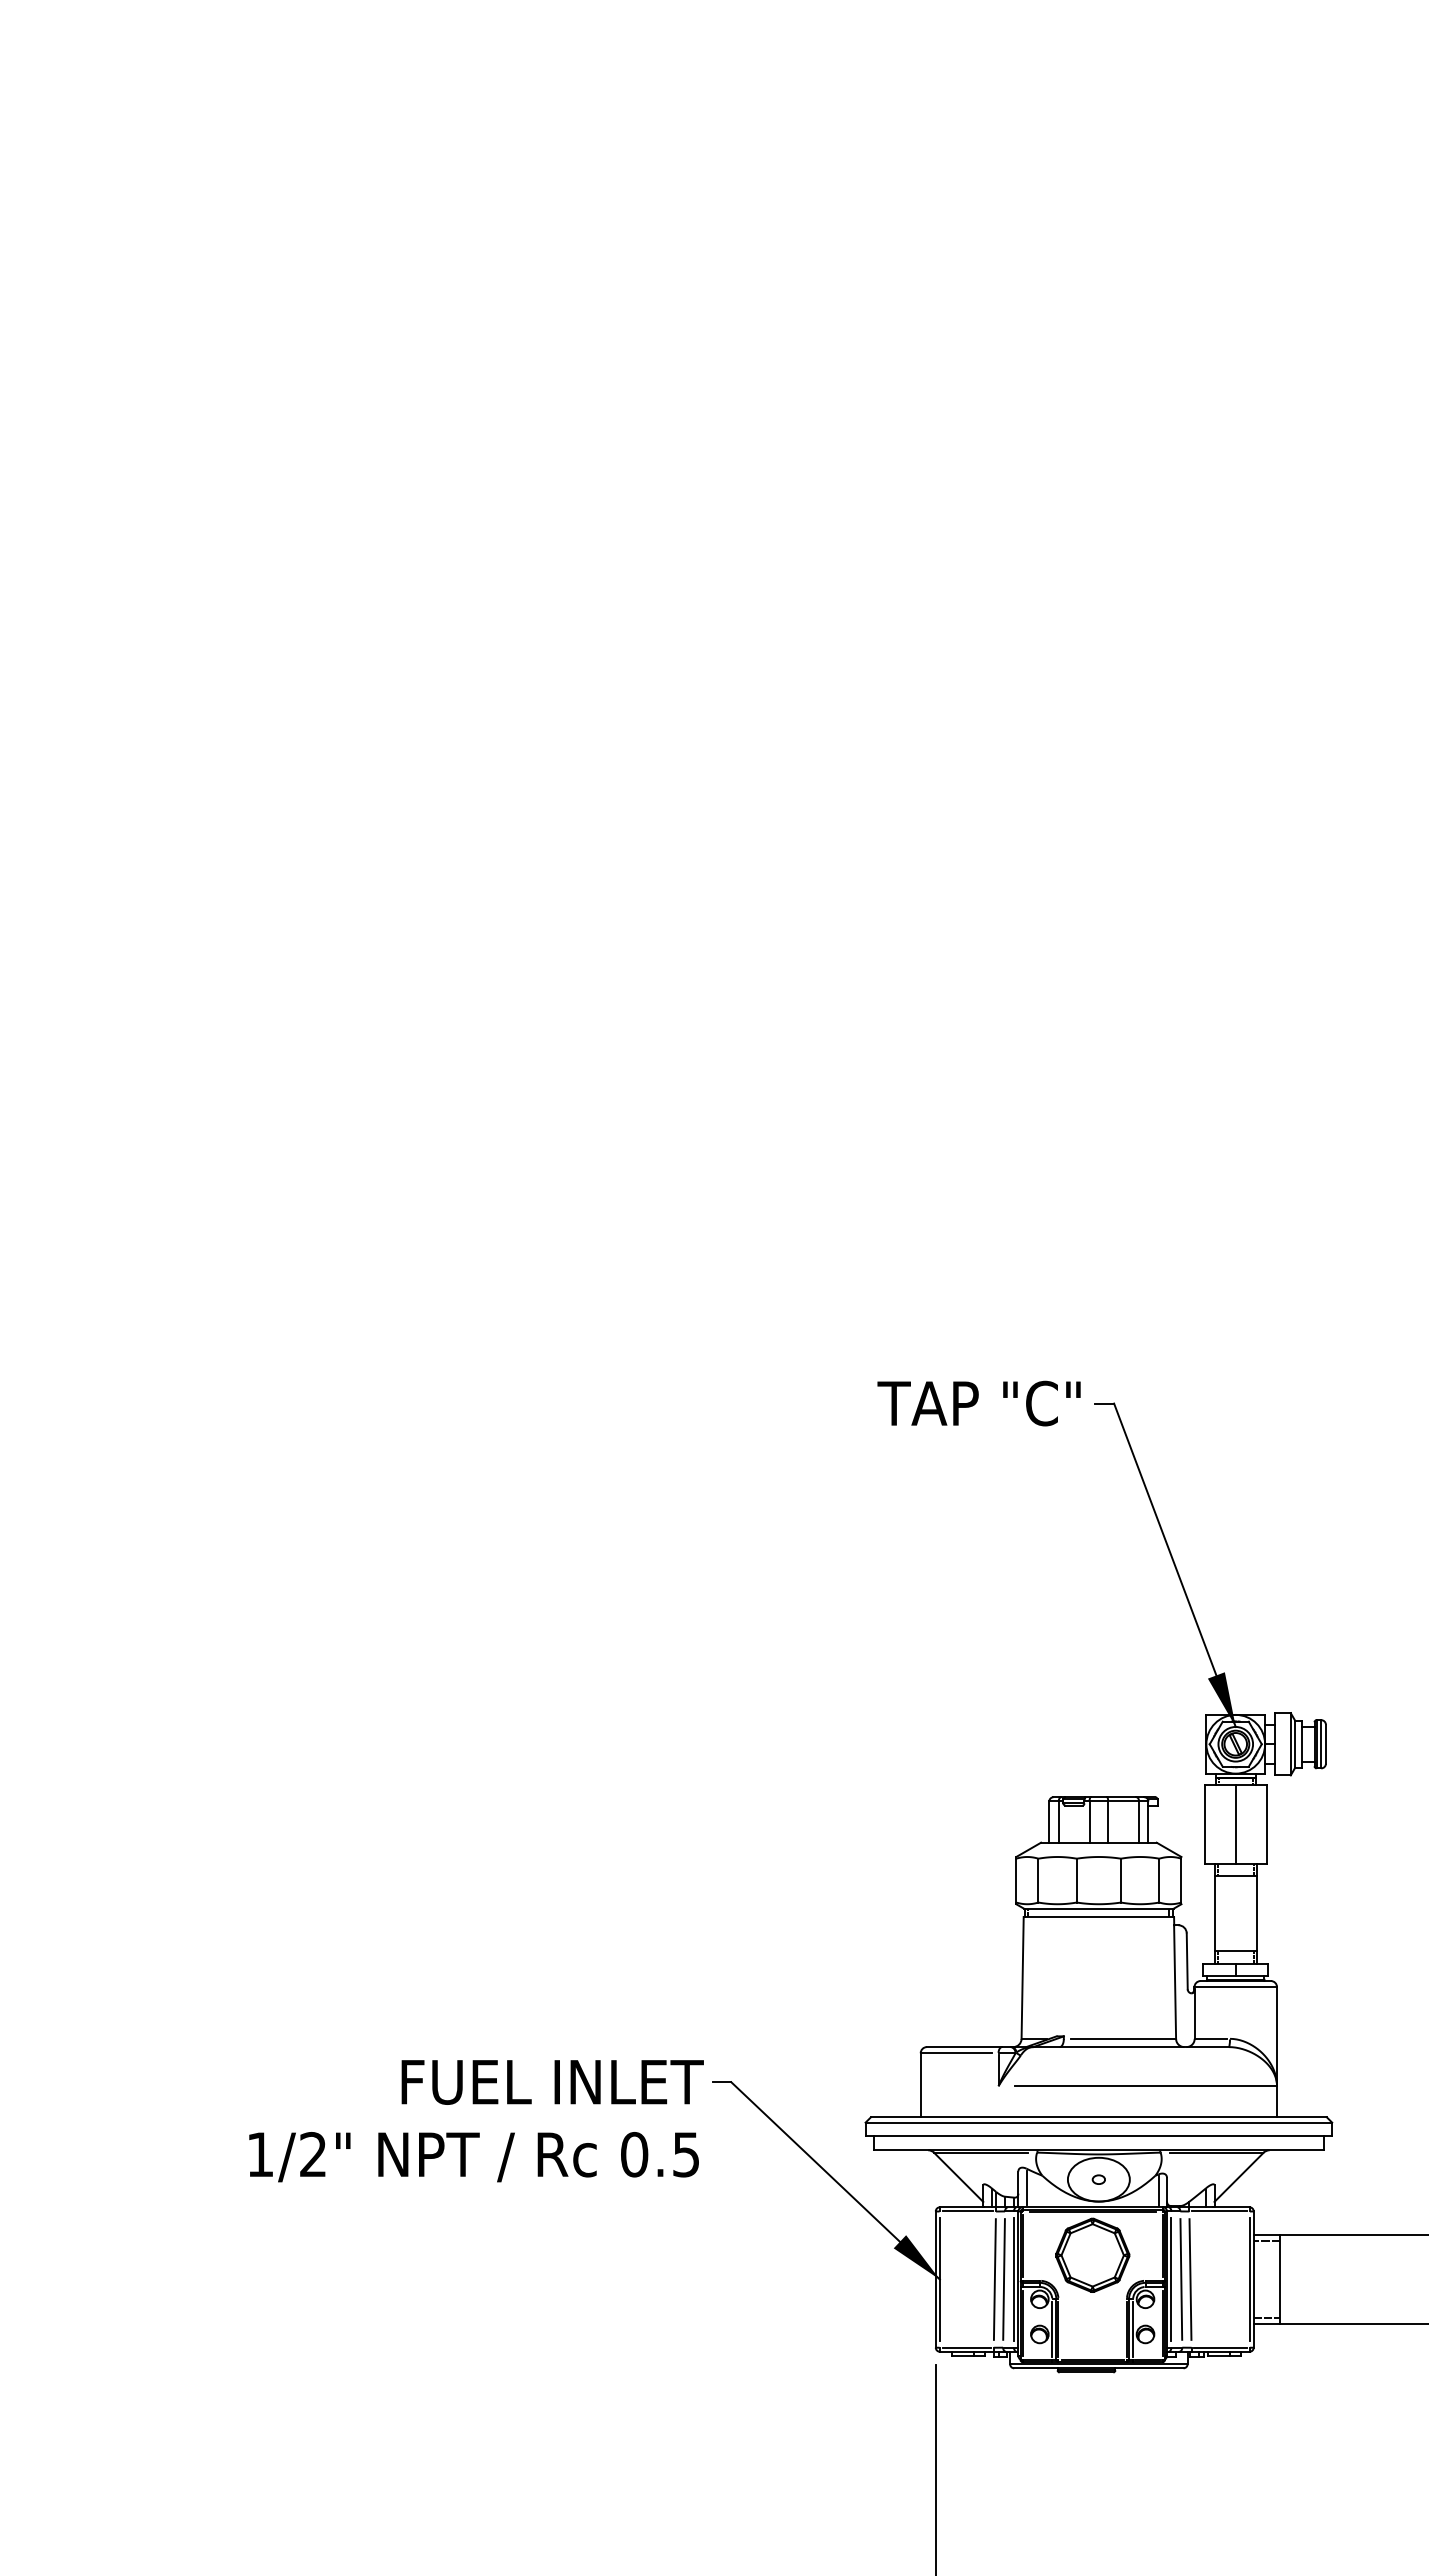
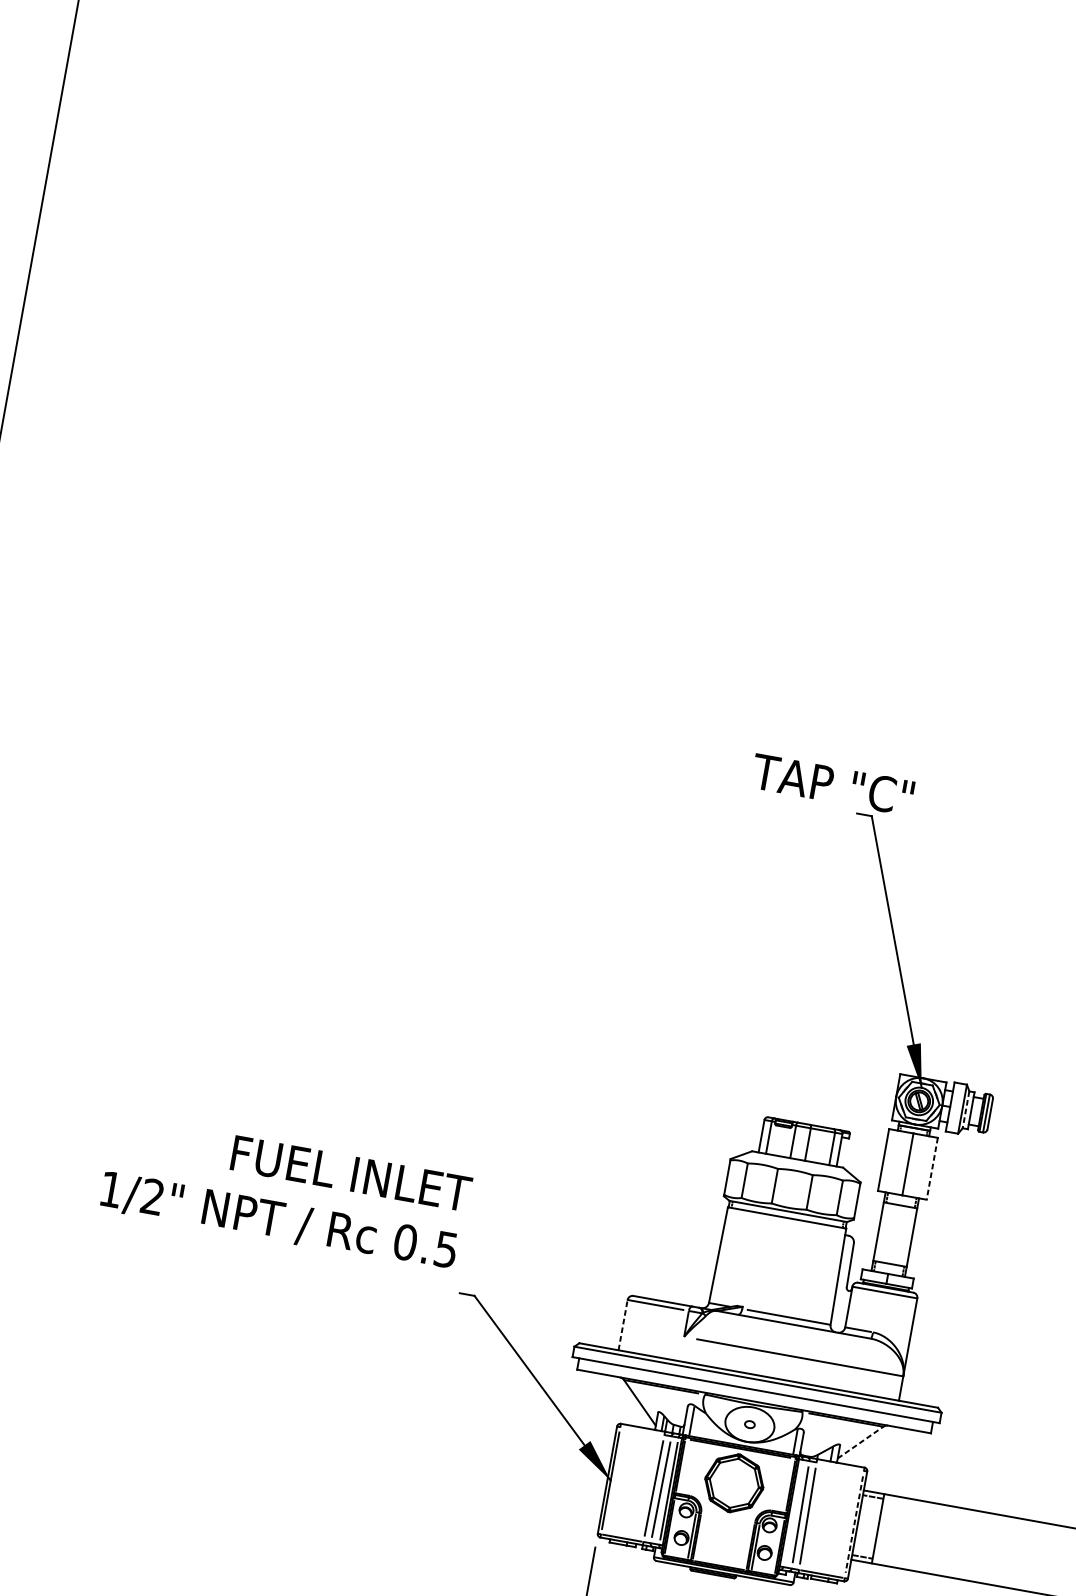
text: (978, 1403) -> (832, 784), moved
line: (1295, 1744) -> (966, 1110), solid -> dashed
line: (1266, 1824) -> (932, 1168), solid -> dashed
line: (920, 2085) -> (622, 1325), solid -> dashed
text: (476, 2121) -> (285, 1193), moved
line: (1239, 2177) -> (860, 1442), solid -> dashed
line: (967, 2211) -> (642, 1431), removed
line: (1219, 2211) -> (840, 1466), removed
line: (1171, 2279) -> (792, 1513), removed
line: (1249, 2280) -> (854, 1525), solid -> dashed

